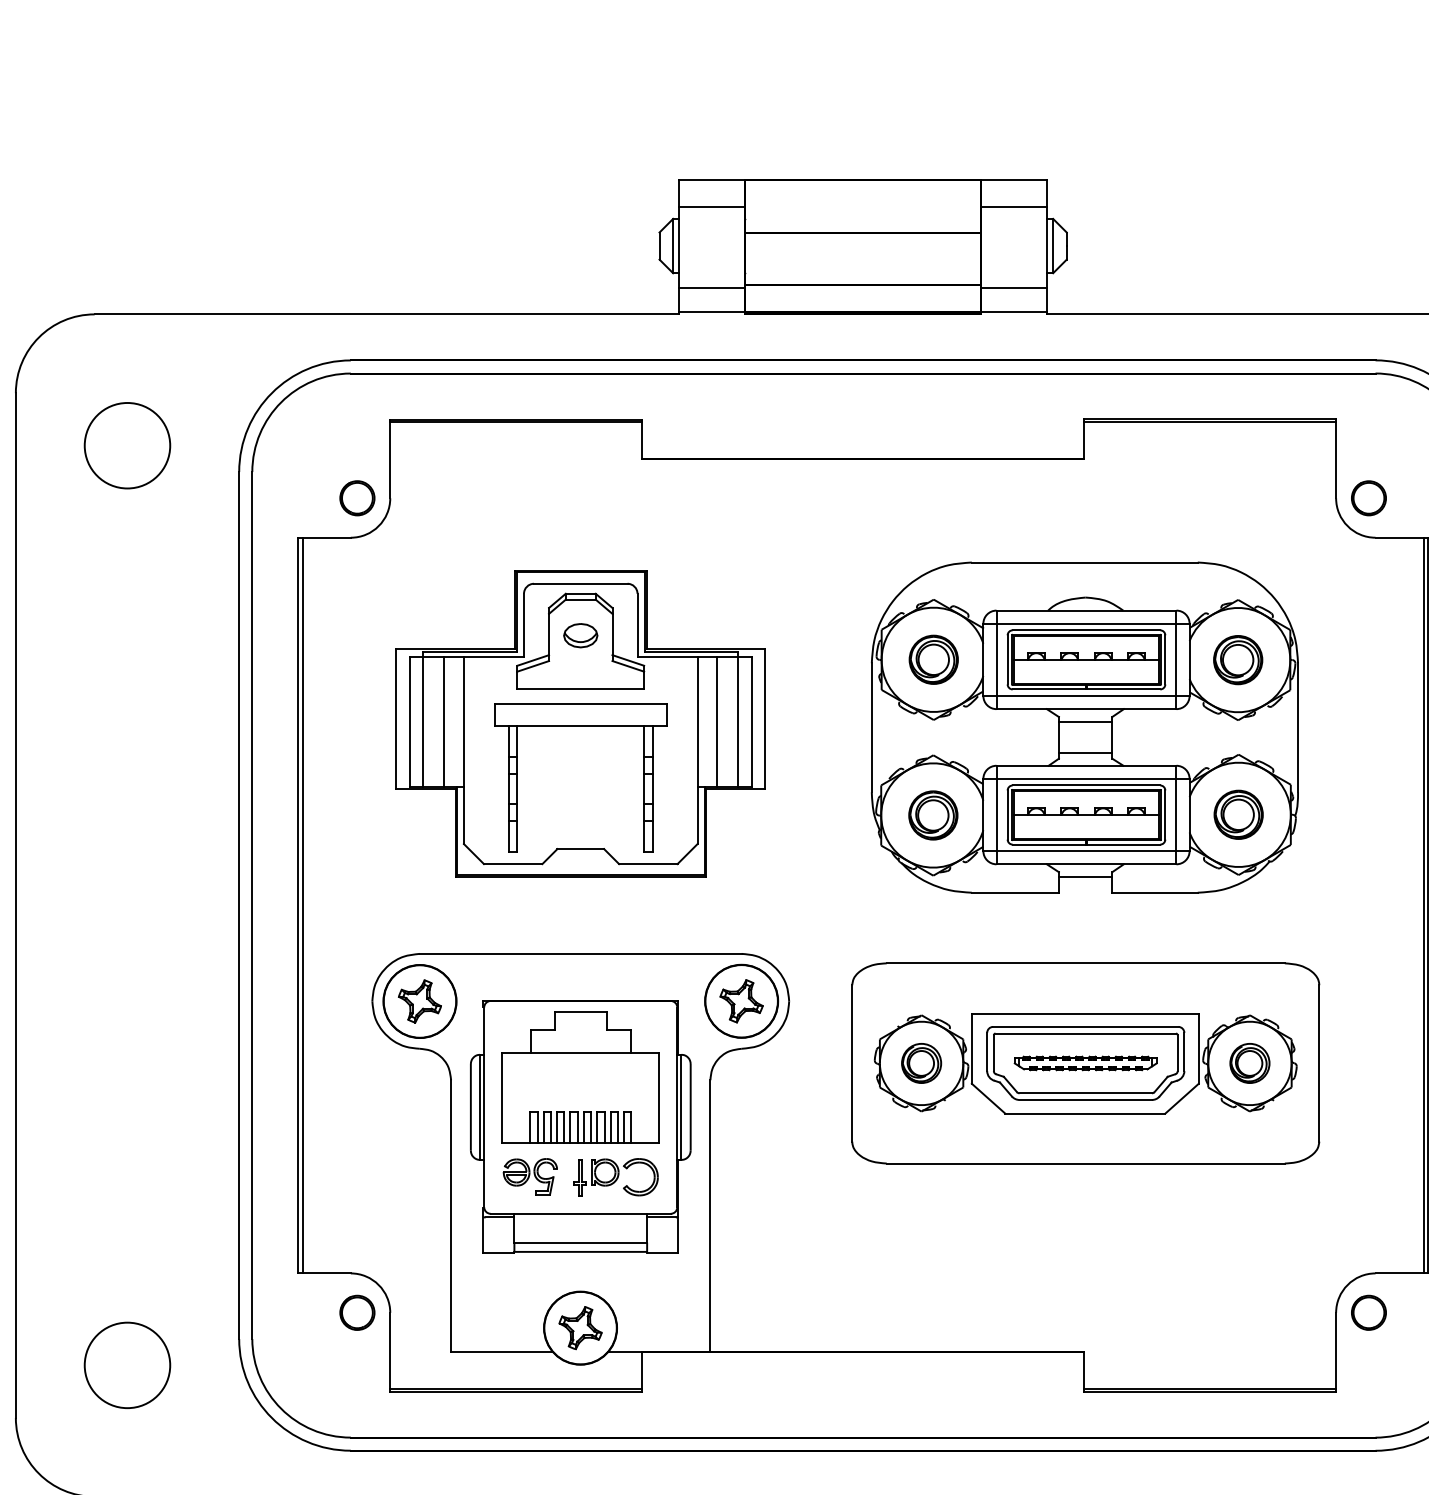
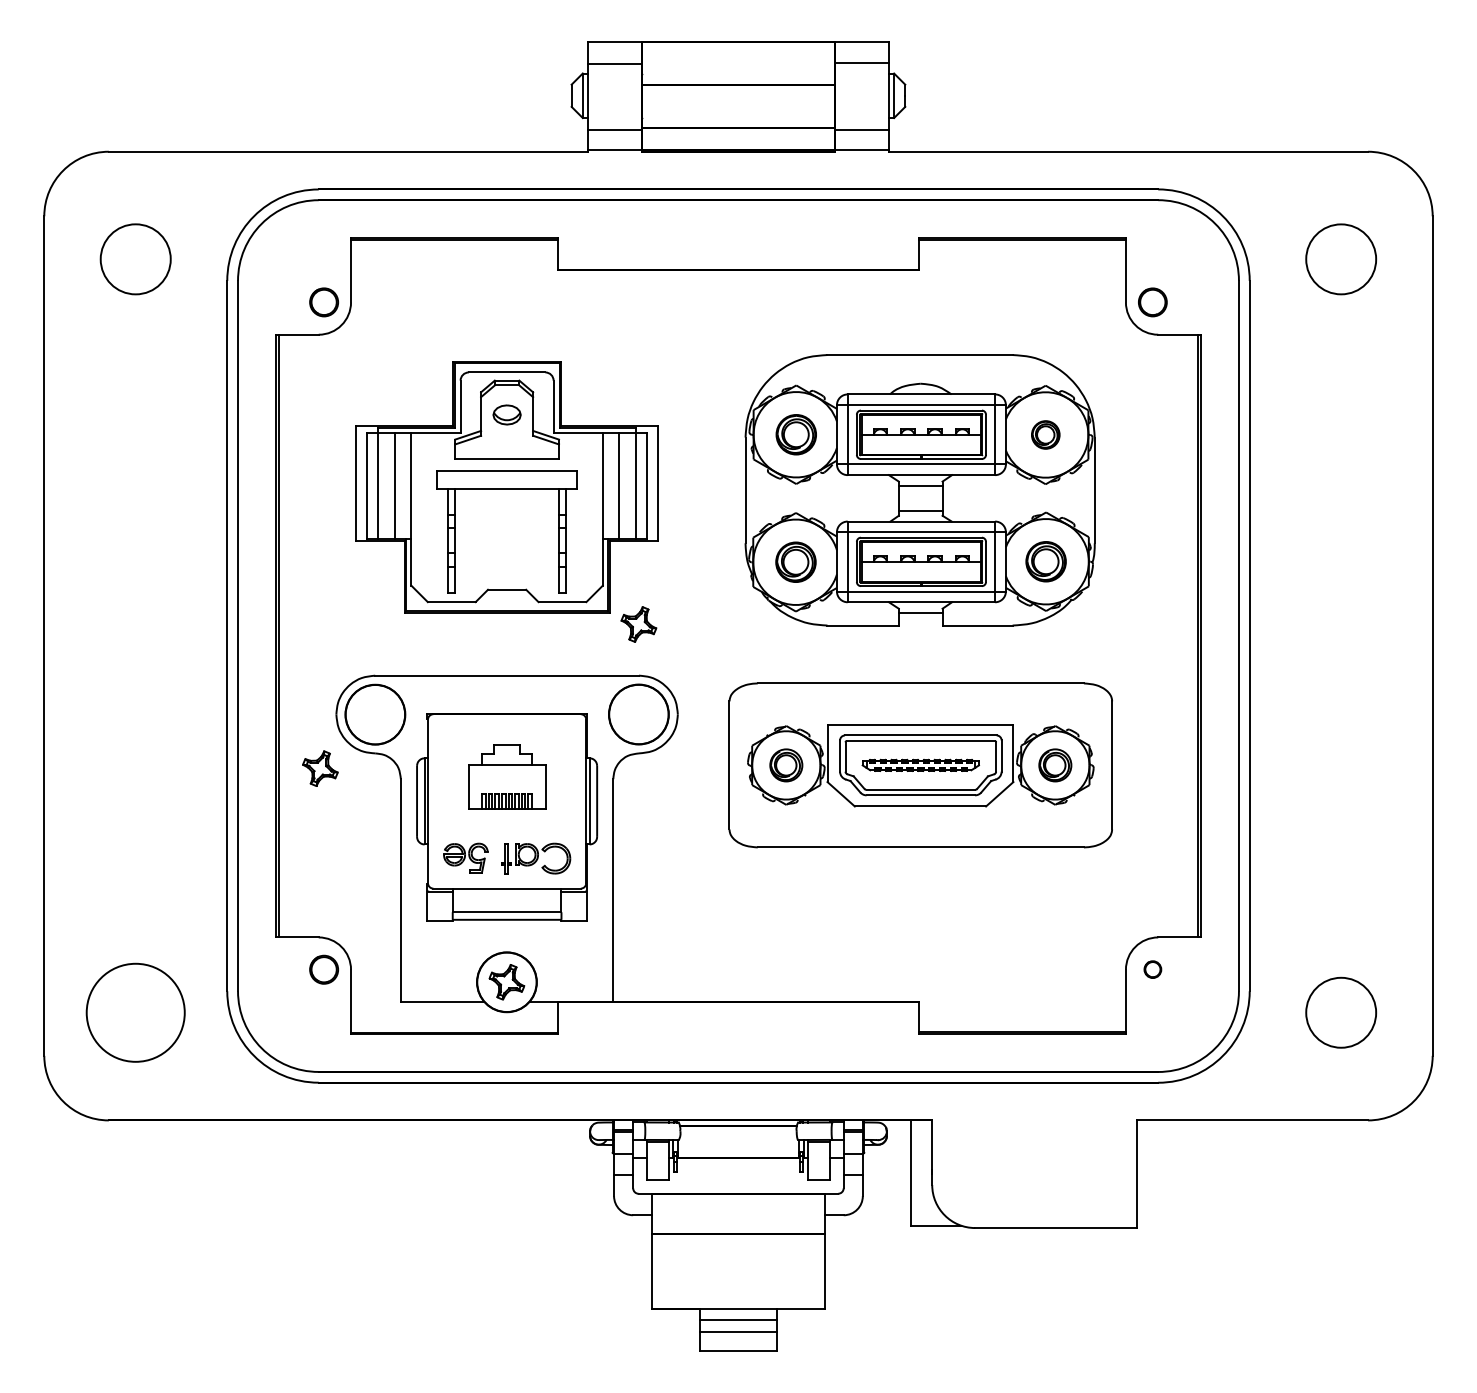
part: (1237, 659) -> (1045, 434), size x0.7
part: (420, 1001) -> (320, 768), moved
part: (741, 1001) -> (638, 624), moved
part: (580, 1076) -> (506, 776), size x0.6
part: (1368, 1312) -> (1152, 969), size x0.6
circle: (127, 1365) -> (135, 1012), size x1.4

